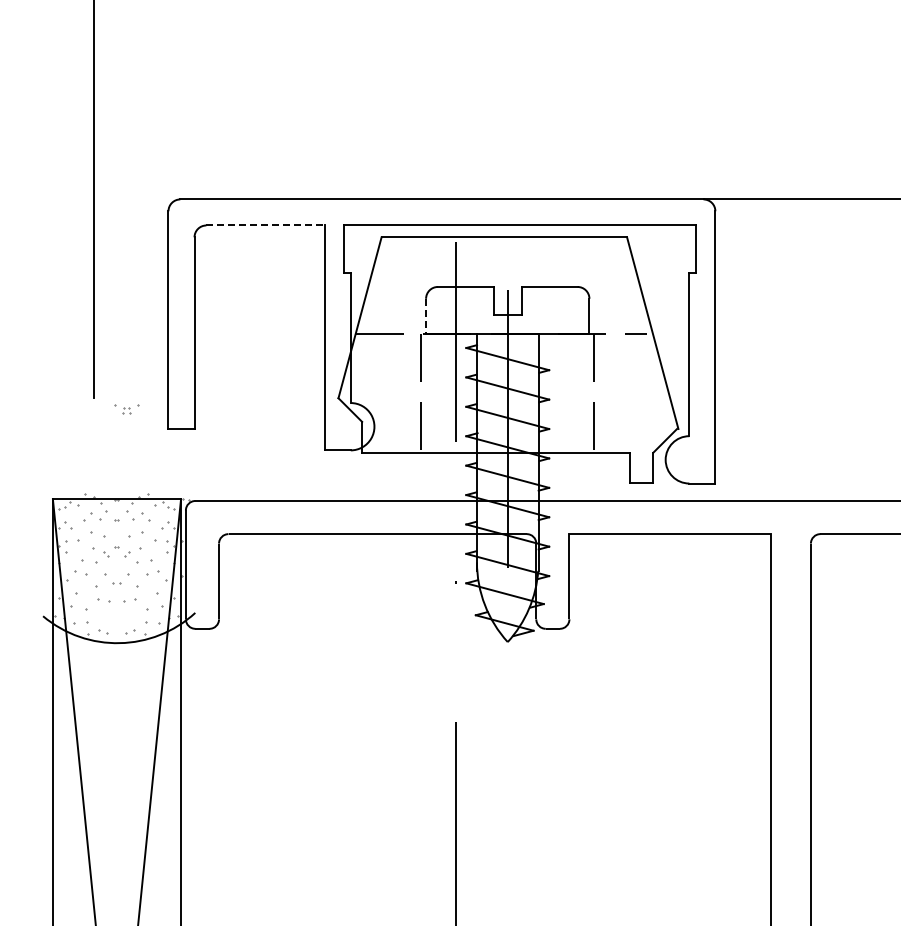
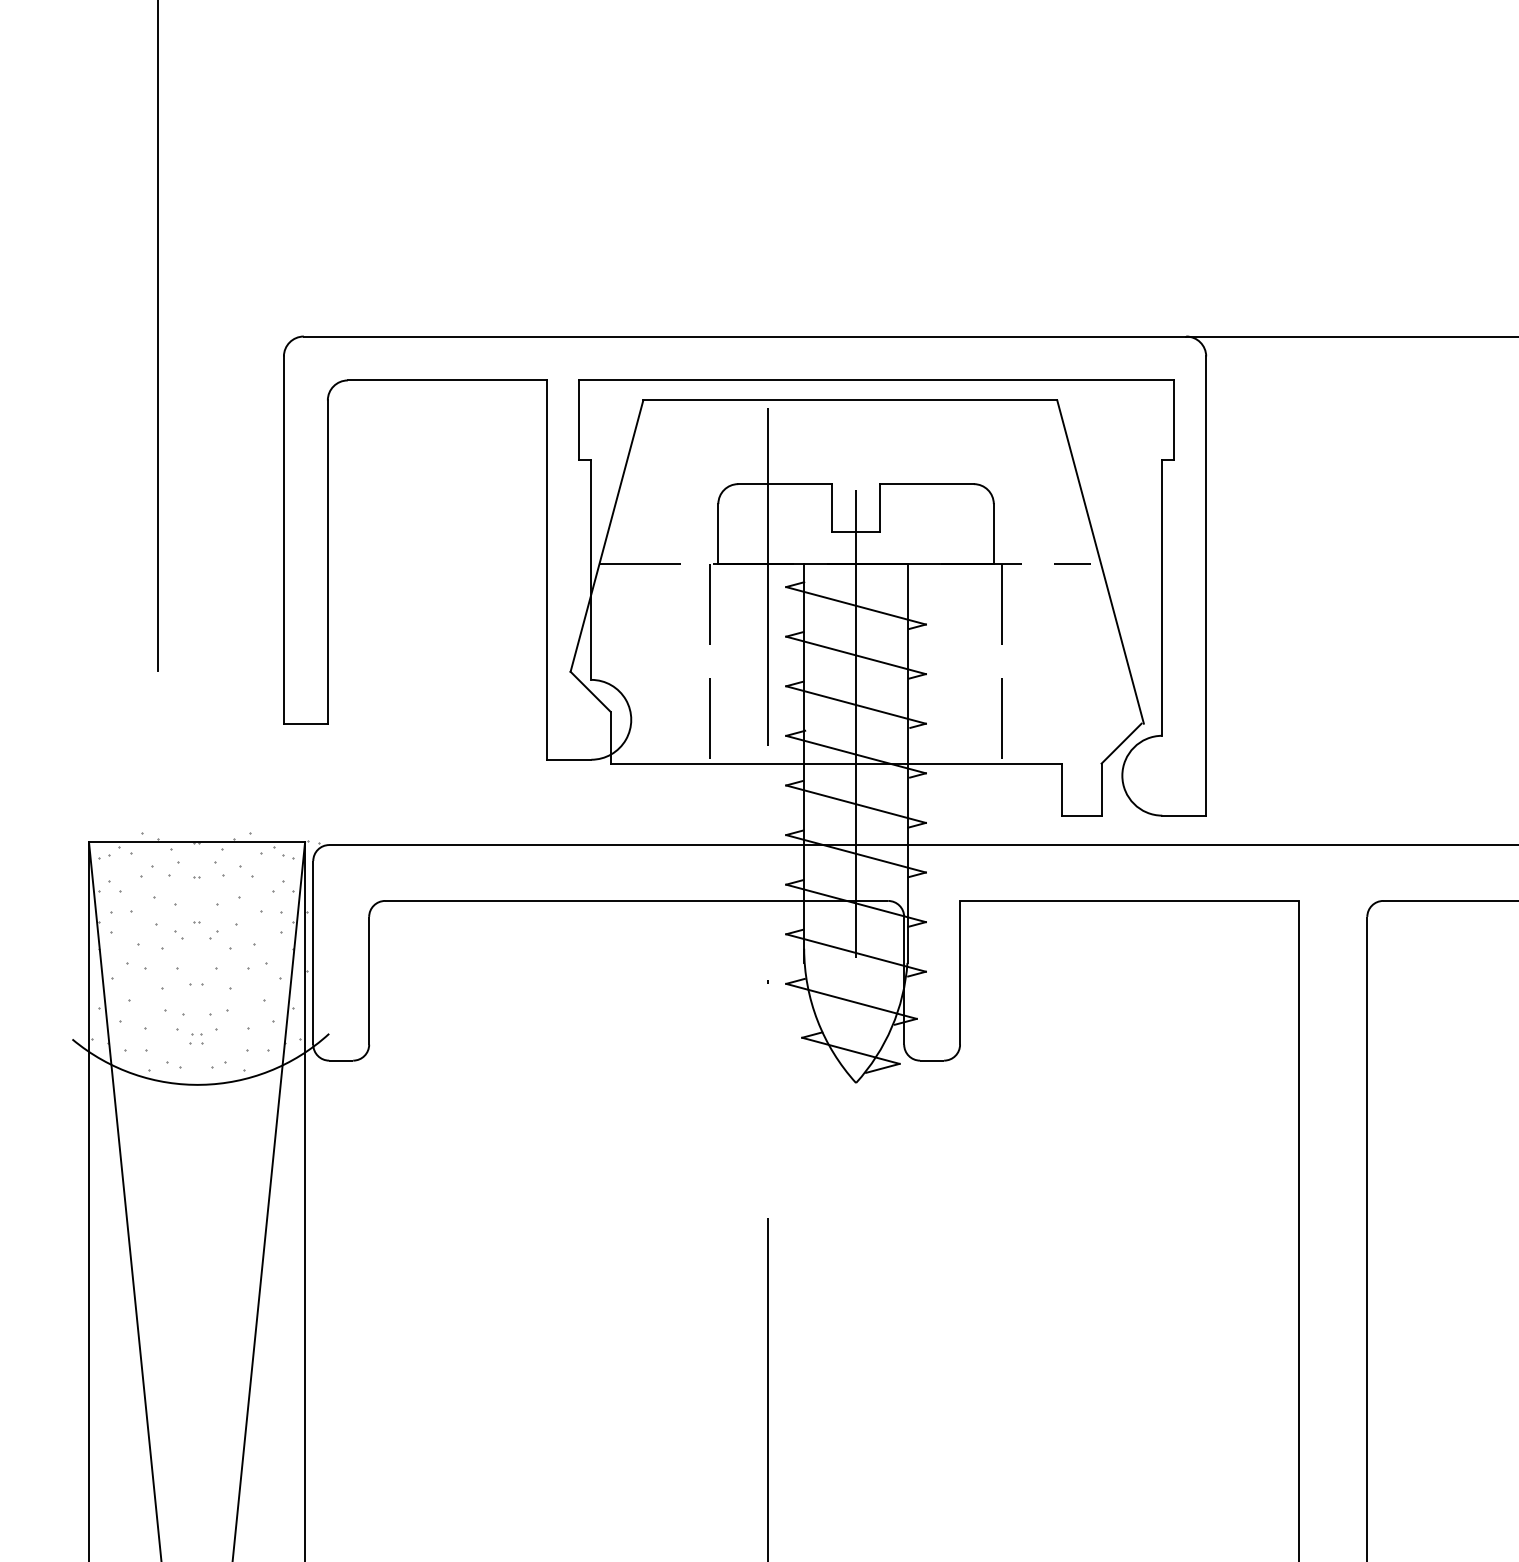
line: (266, 225) -> (449, 380), dashed -> solid
line: (426, 316) -> (719, 533), dashed -> solid
part: (126, 409) -> (196, 1036), moved

